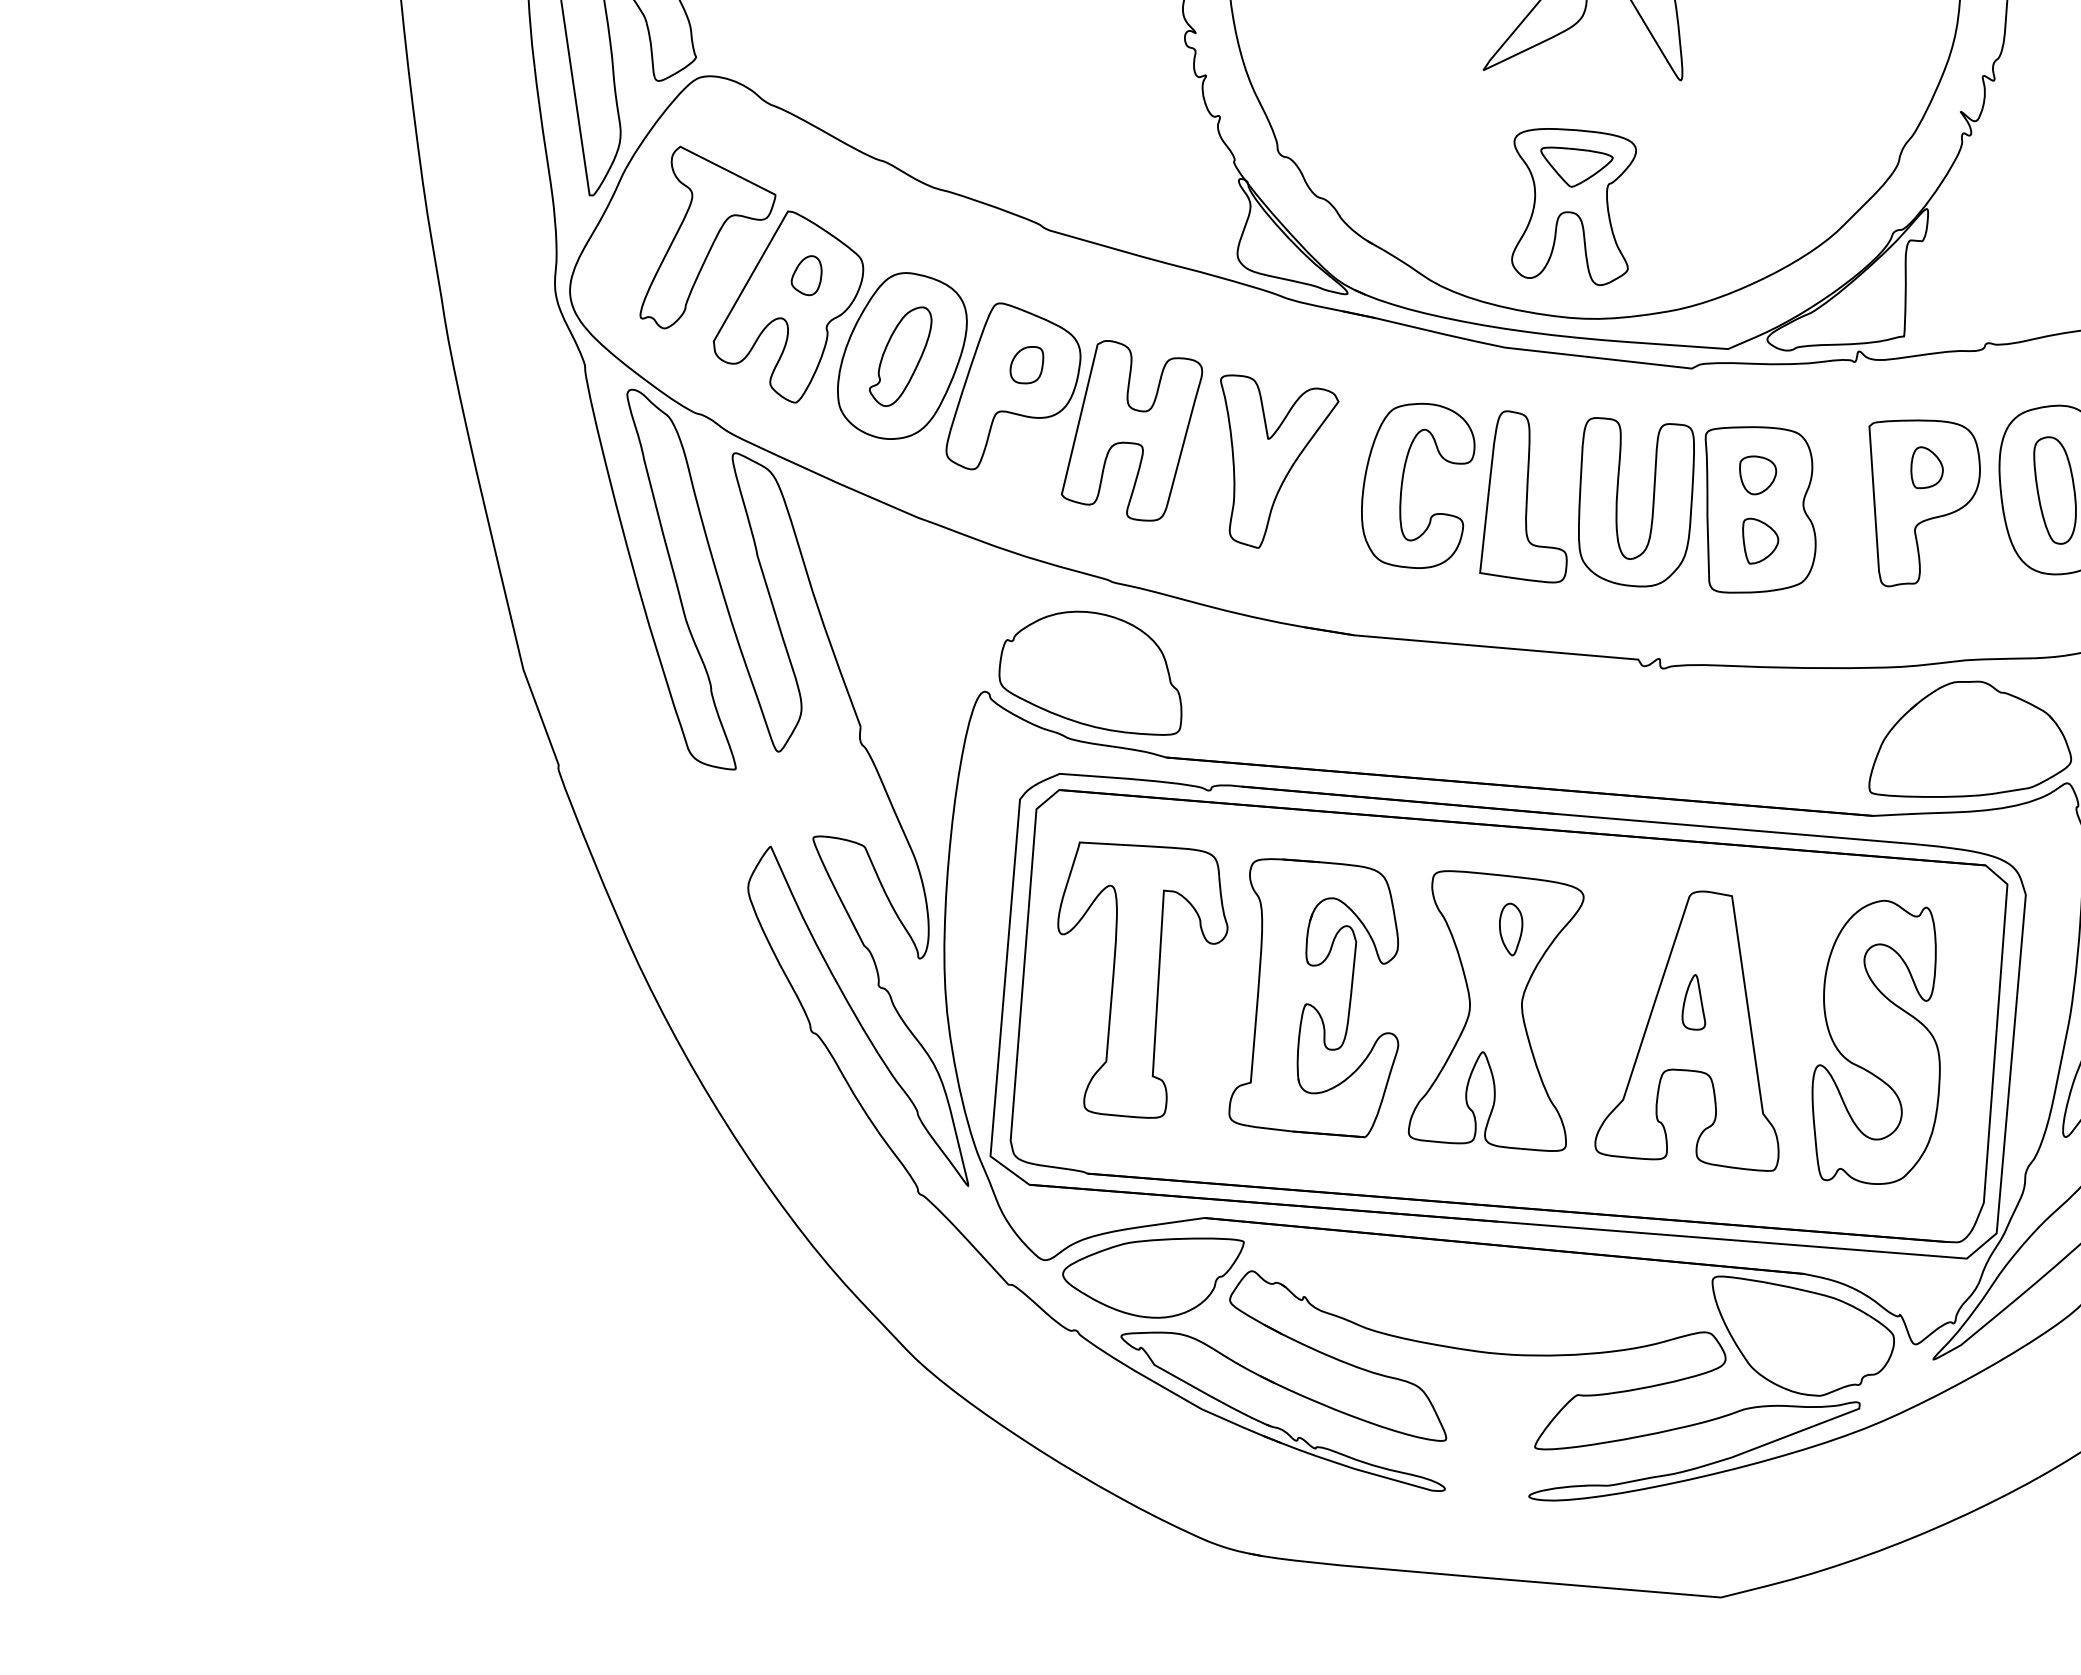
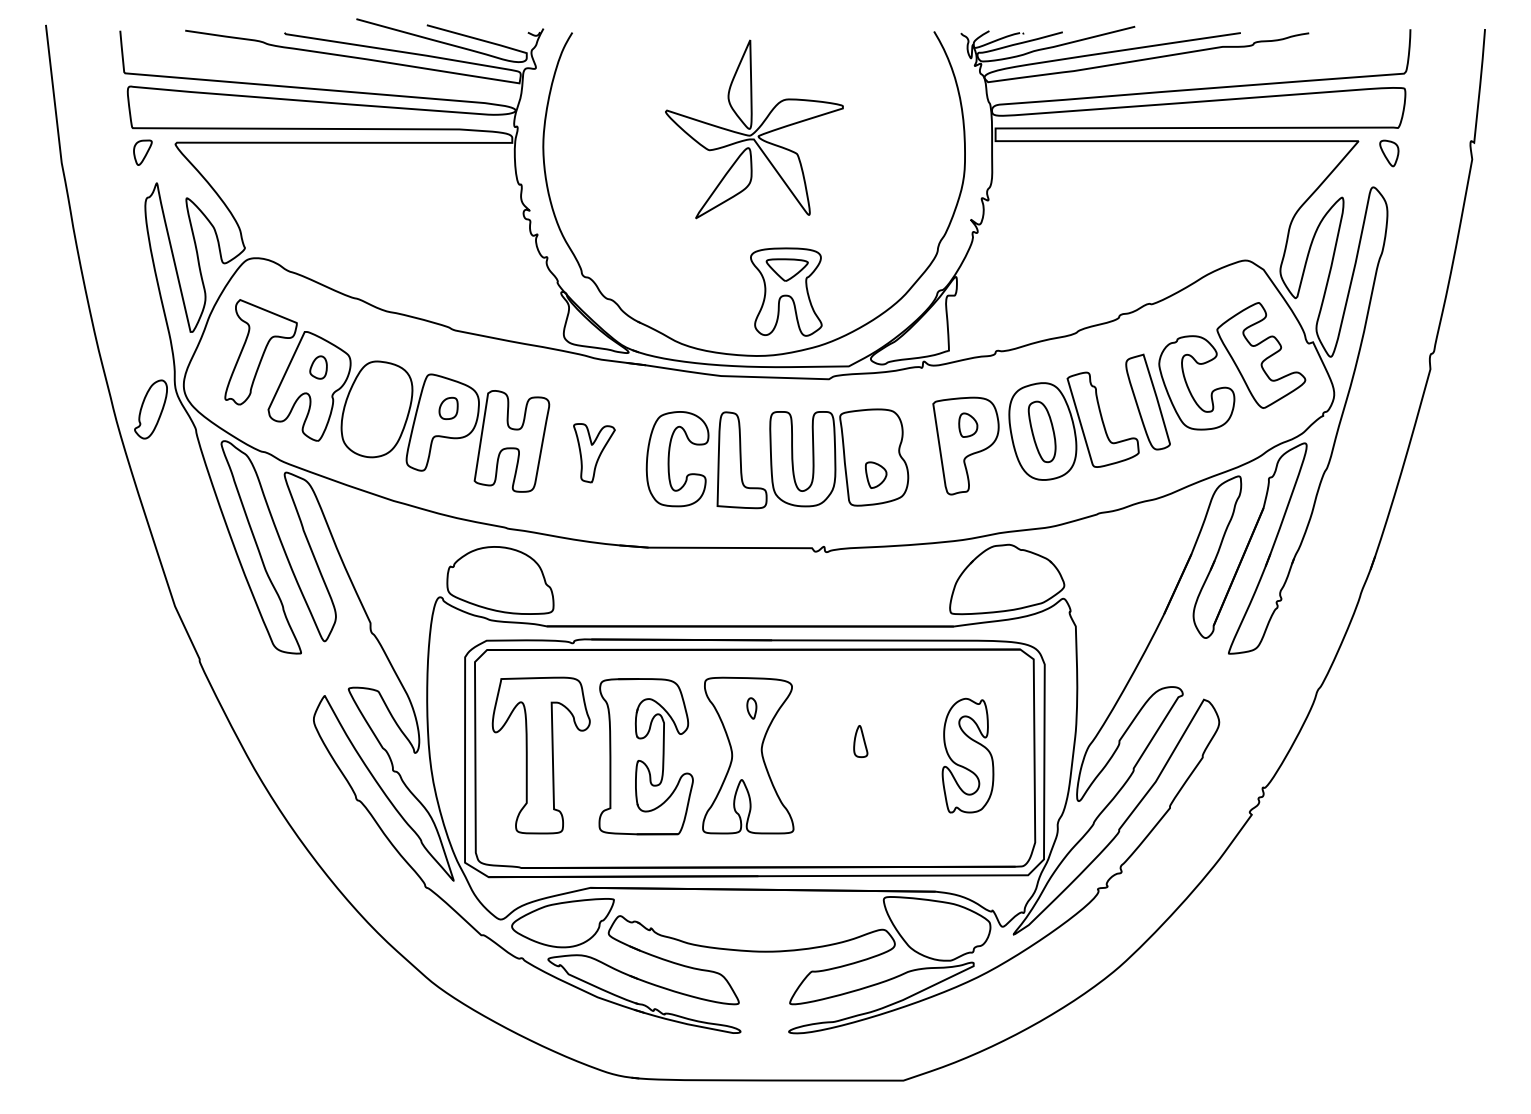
part: (1571, 205) -> (786, 291), moved
part: (899, 356) -> (150, 409), moved
part: (1273, 462) -> (594, 452), size x0.6
part: (1757, 475) -> (871, 437), removed
part: (1510, 929) -> (751, 708), size x0.7
part: (1696, 1026) -> (862, 755), removed
part: (1878, 1041) -> (967, 755), size x0.7

